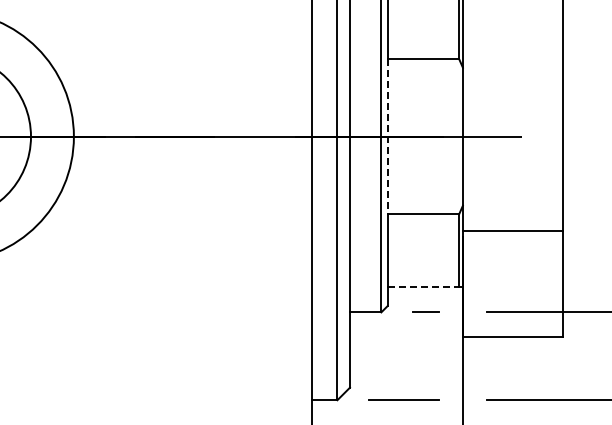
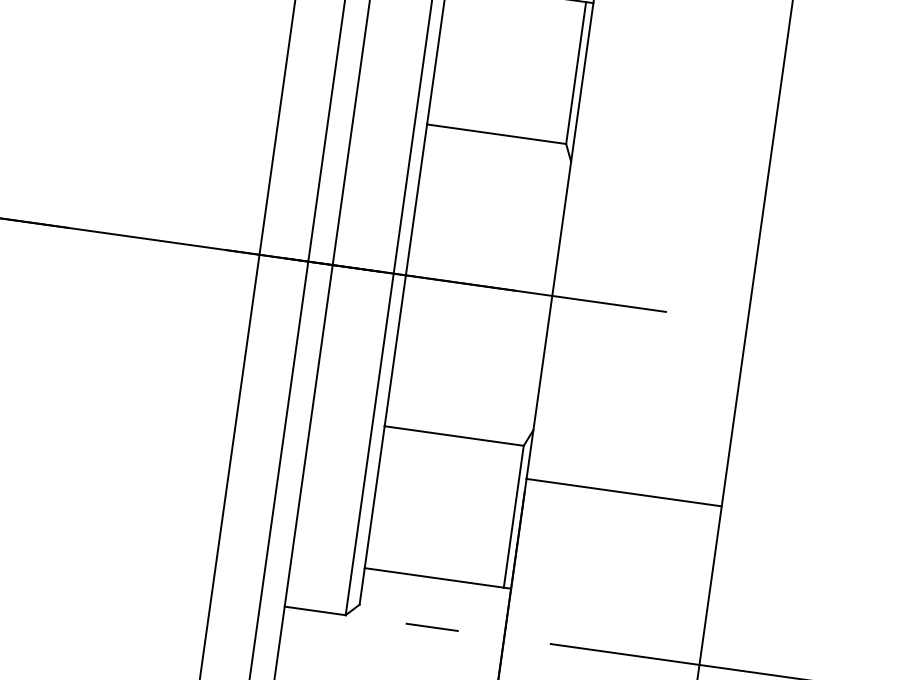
line: (387, 136) -> (405, 274), dashed -> solid
line: (423, 287) -> (434, 578), dashed -> solid

